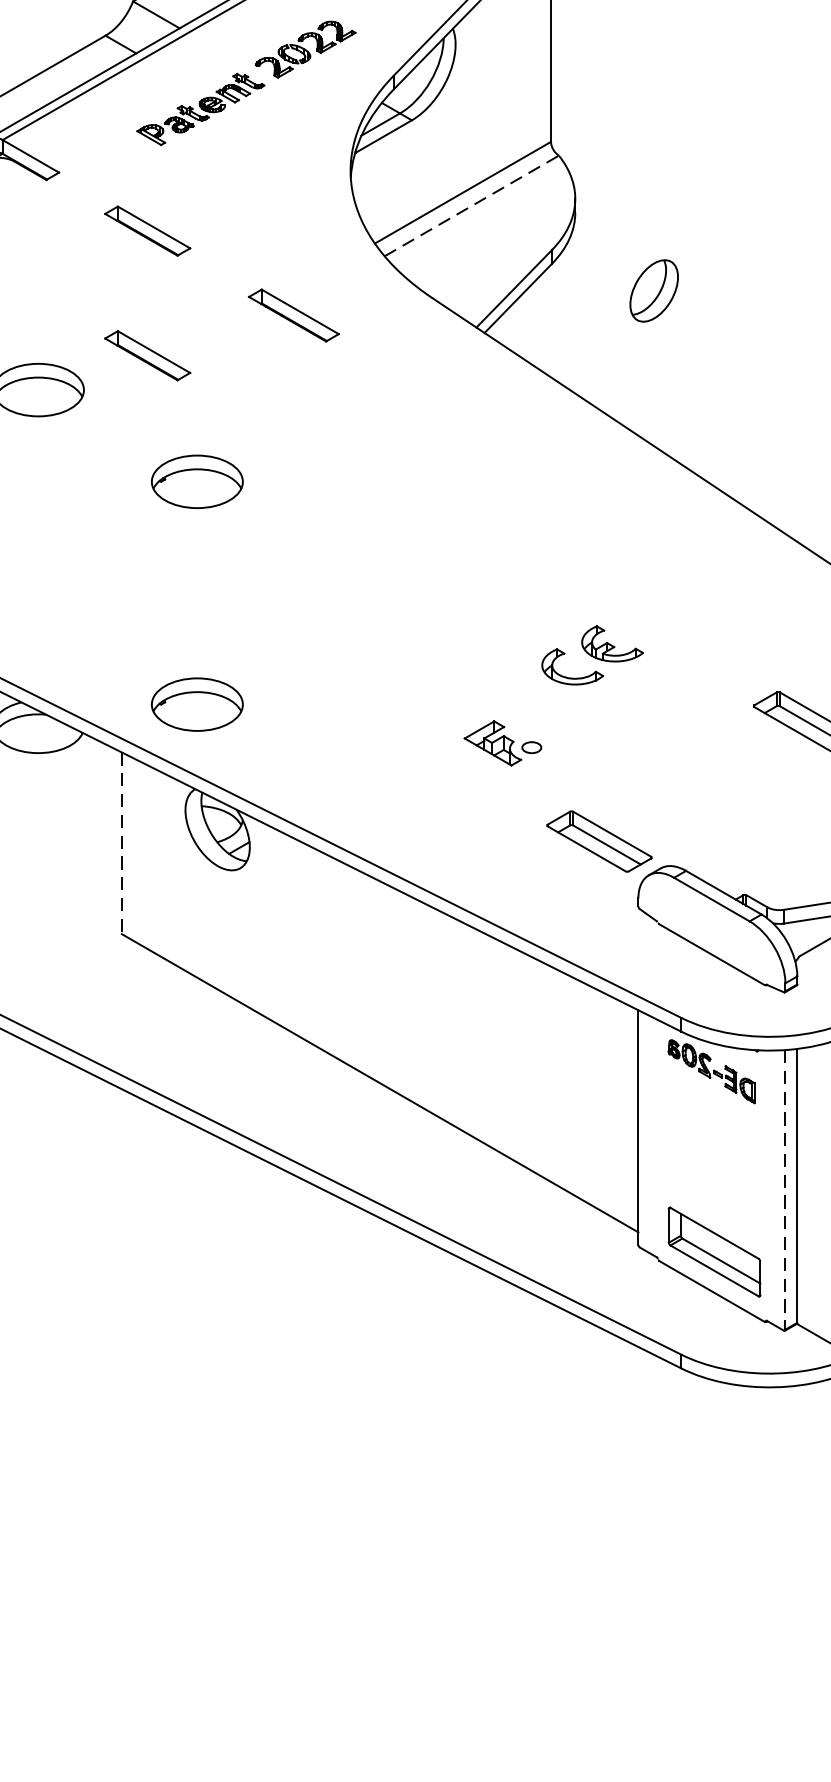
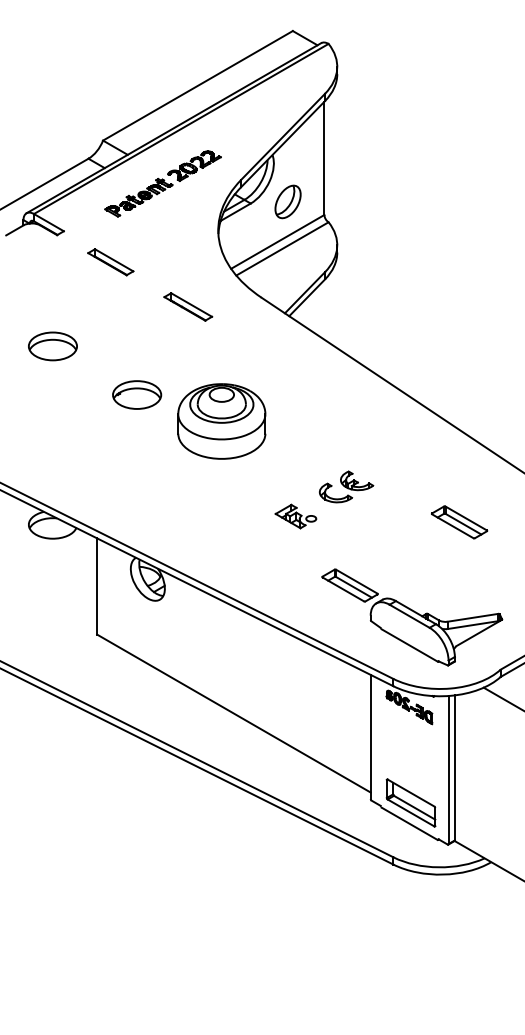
line: (471, 205) -> (282, 248), dashed -> solid
part: (653, 290) -> (287, 201), moved
part: (147, 356) -> (110, 328), removed
part: (356, 531) -> (221, 421), added
part: (198, 703) -> (137, 512), removed
part: (502, 743) -> (295, 516), moved
line: (122, 843) -> (97, 586), dashed -> solid
line: (785, 1190) -> (448, 770), dashed -> solid

